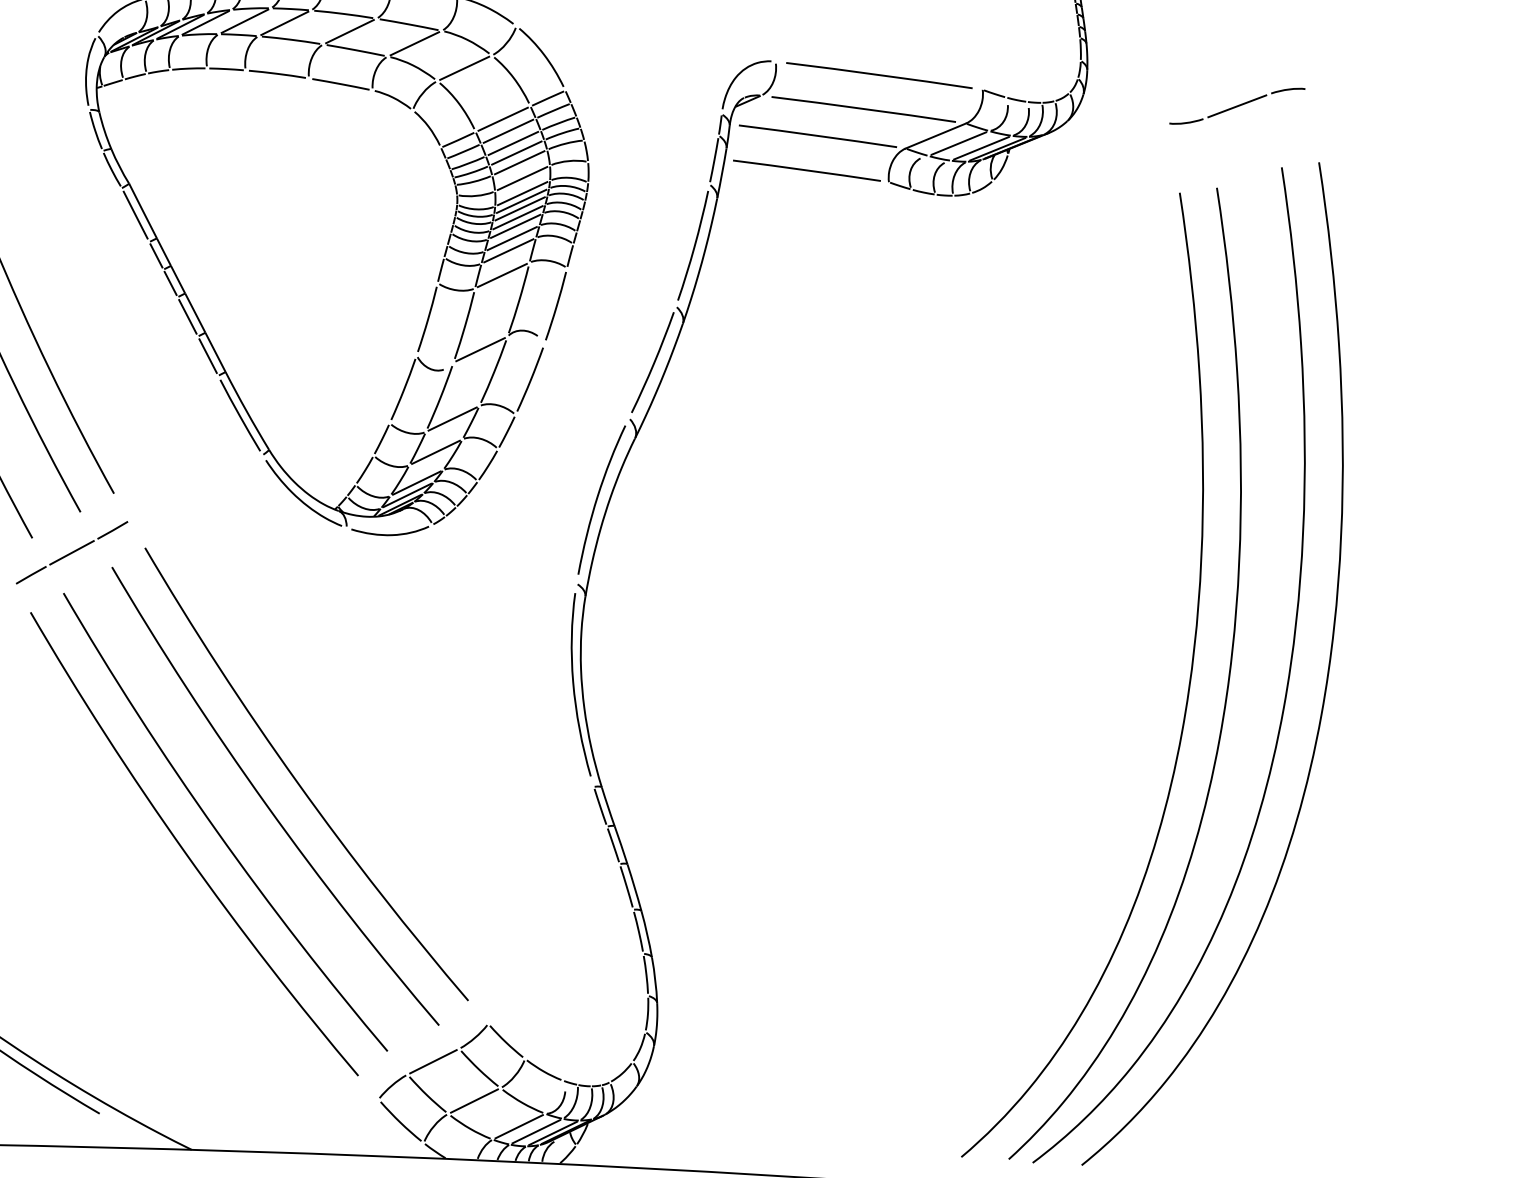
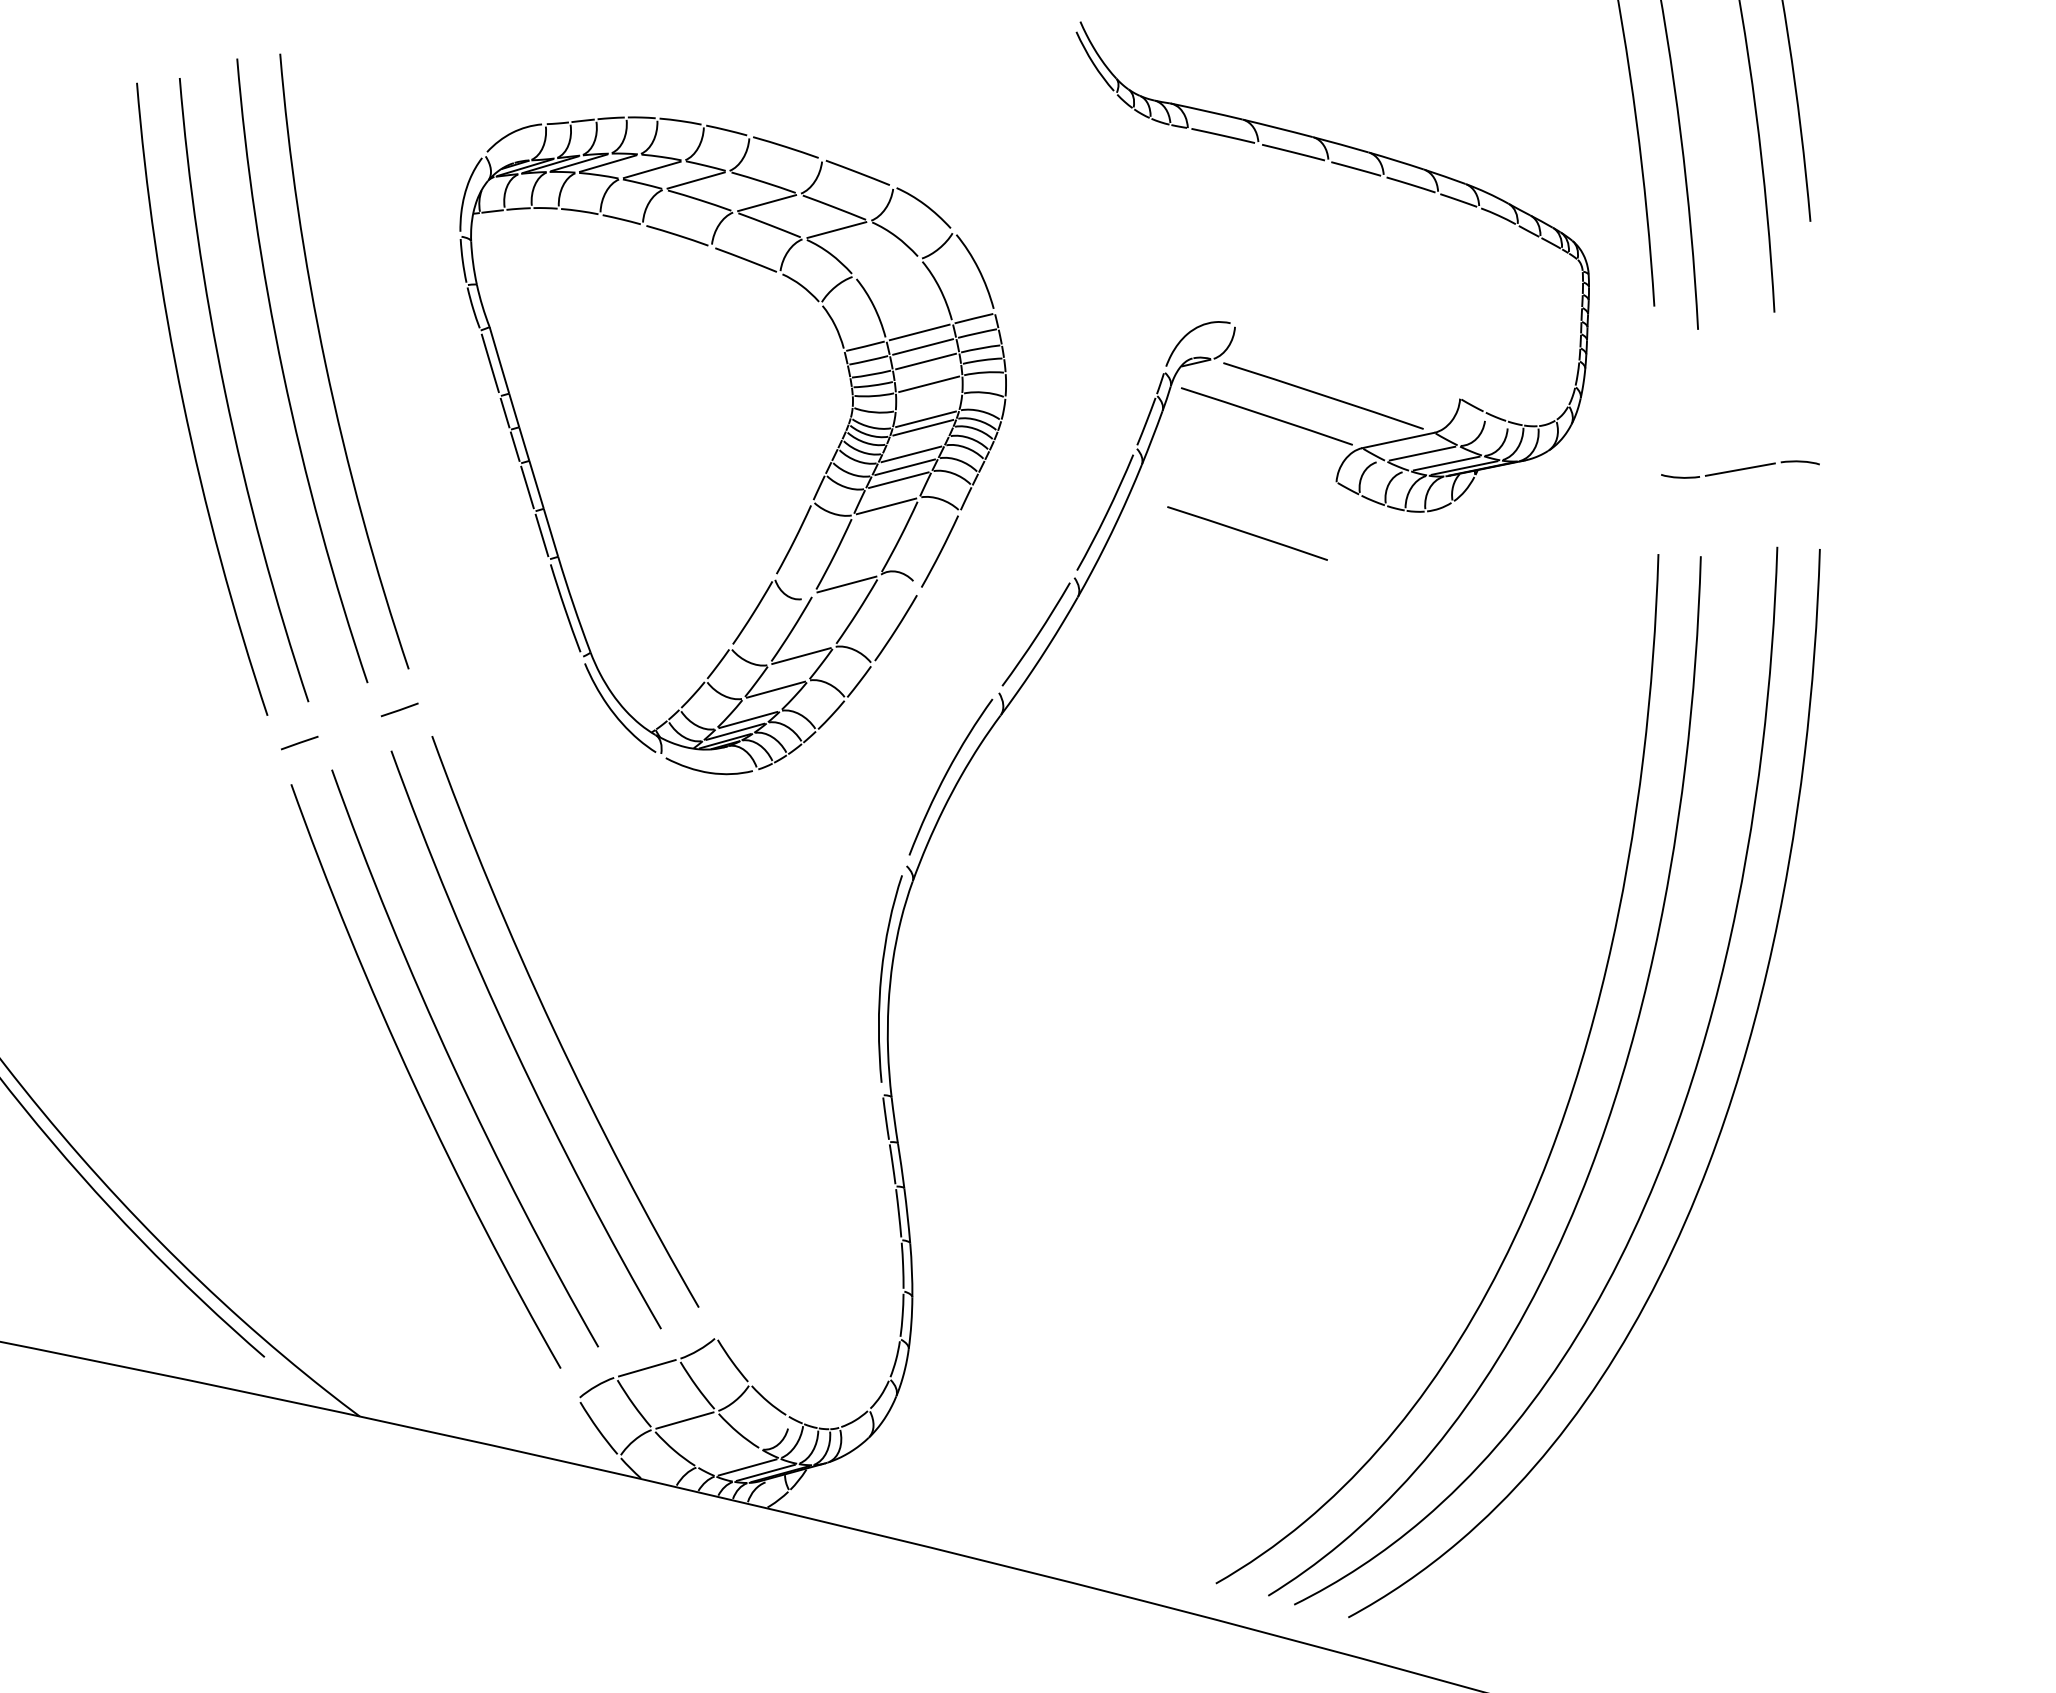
line: (463, 68) -> (886, 267), removed
line: (879, 75) -> (1347, 361), removed
line: (516, 152) -> (927, 372), removed
line: (806, 170) -> (1247, 533), moved
line: (522, 178) -> (928, 402), removed
line: (519, 208) -> (919, 435), removed
line: (517, 217) -> (915, 444), removed
line: (71, 552) -> (349, 726), removed
line: (519, 1126) -> (729, 1458), removed

